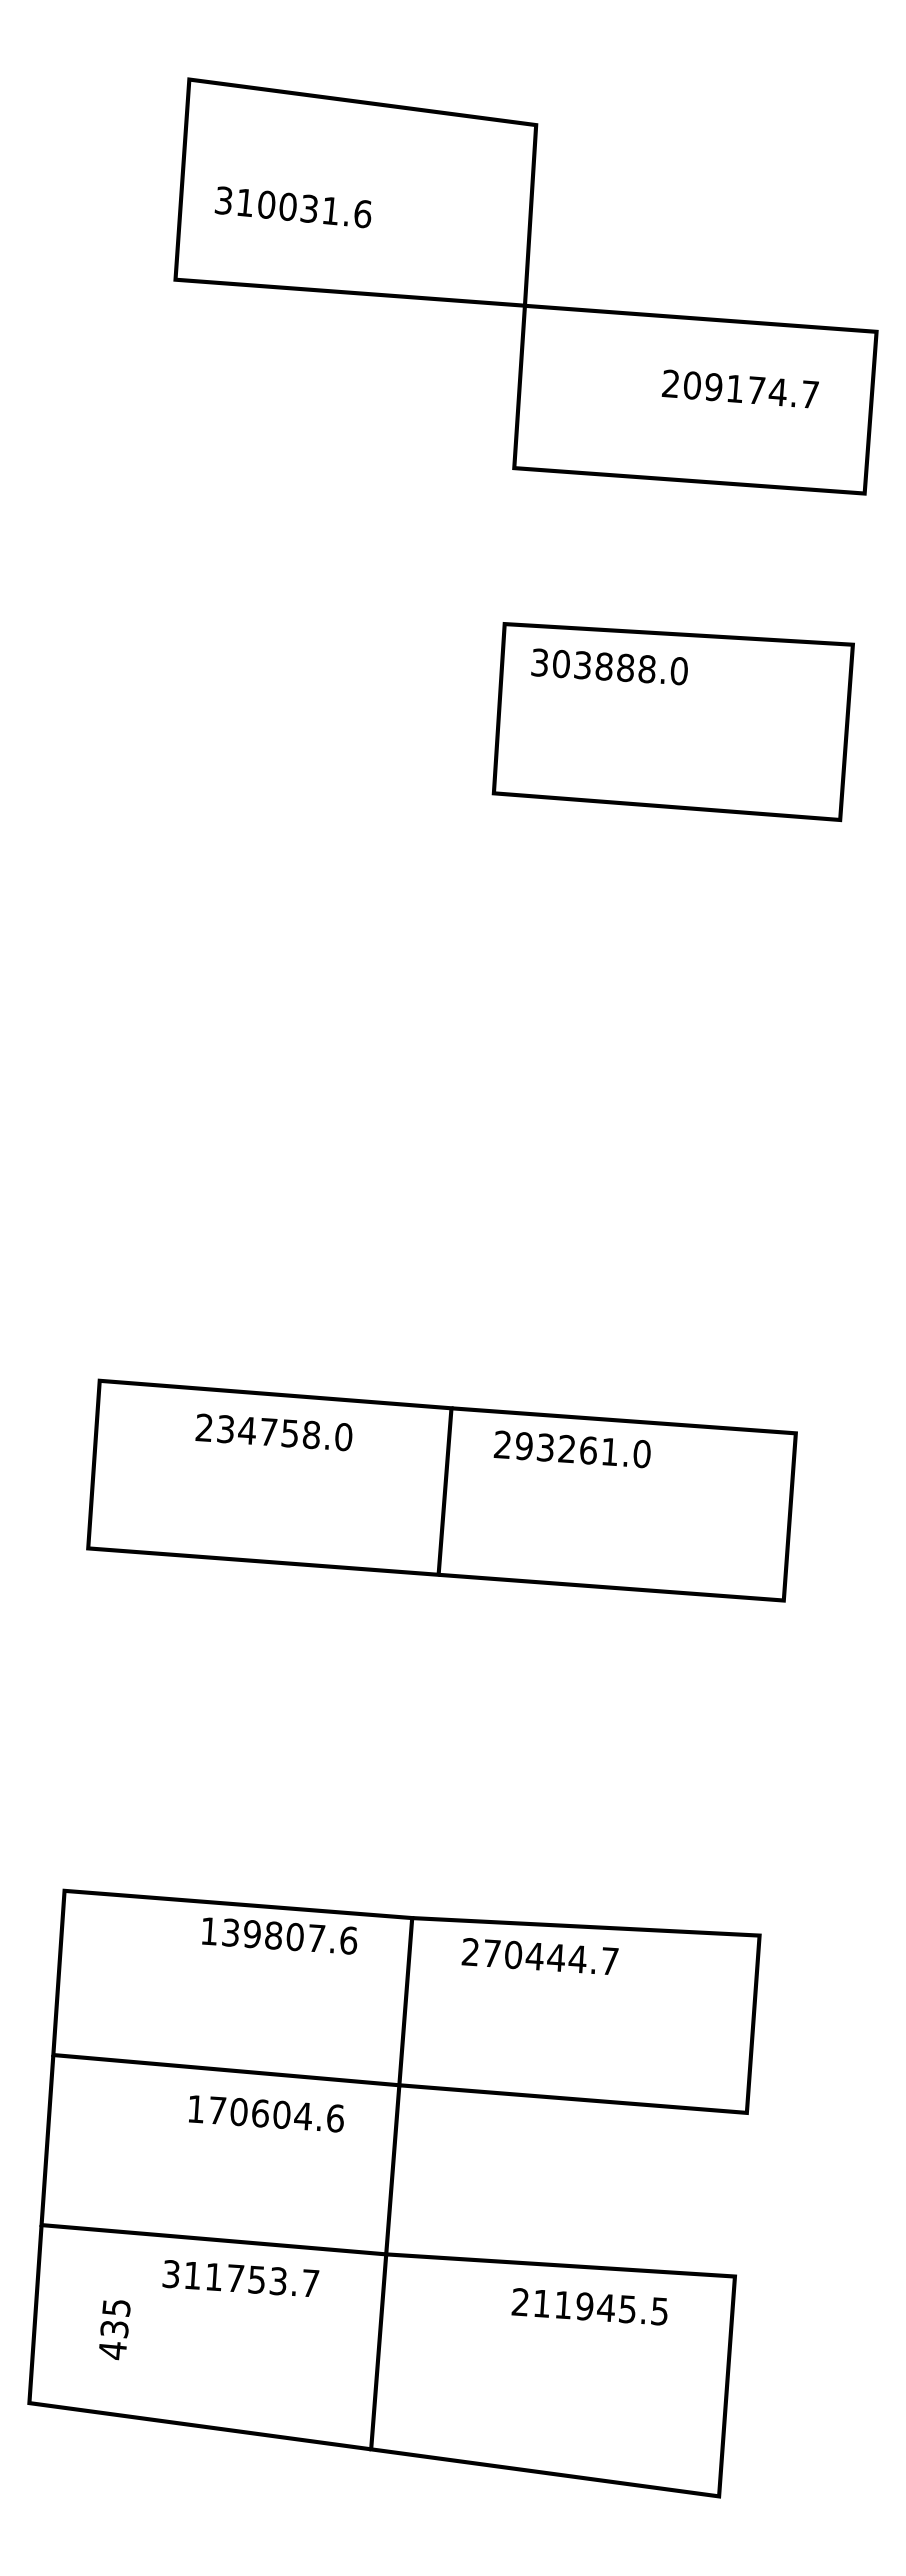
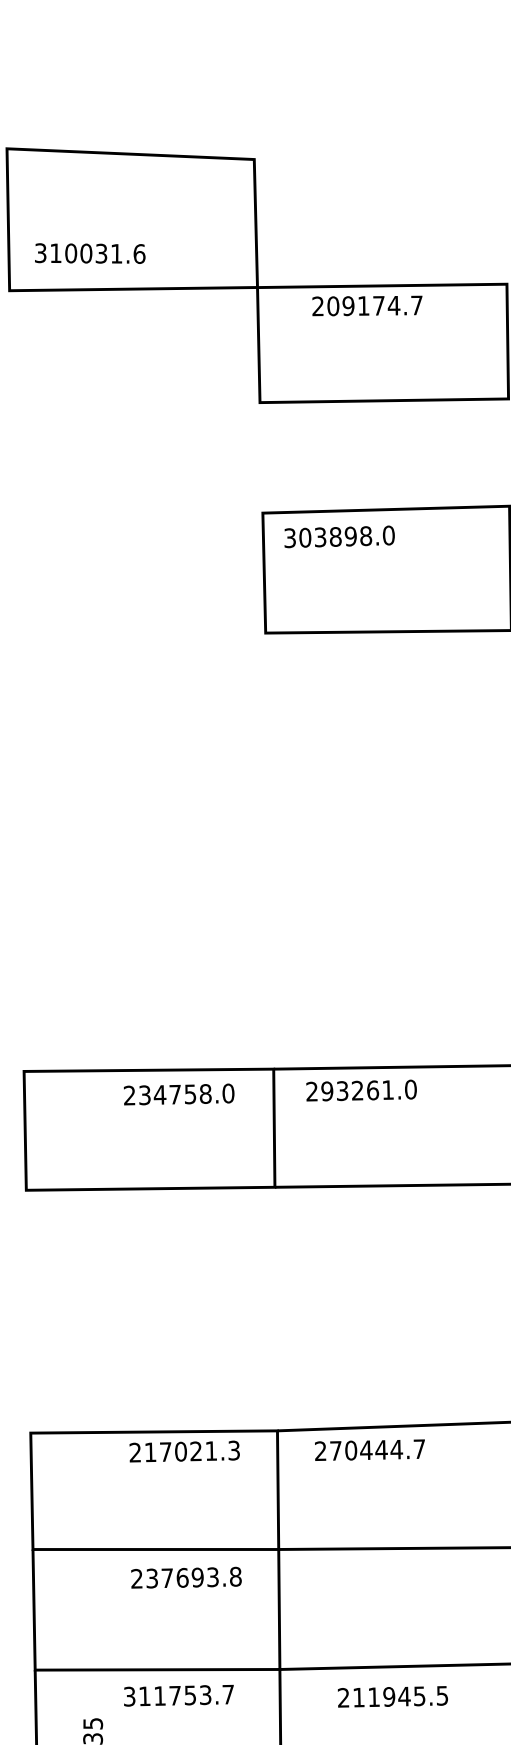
text: (292, 207) -> (89, 253), moved
text: (739, 388) -> (366, 305), moved
text: (625, 668) -> (350, 536), 303888.0 -> 303898.0
text: (273, 1432) -> (178, 1094), moved
text: (278, 1935) -> (184, 1451), 139807.6 -> 217021.3
text: (265, 2113) -> (186, 1577), 170604.6 -> 237693.8
text: (589, 2306) -> (392, 1696), moved

